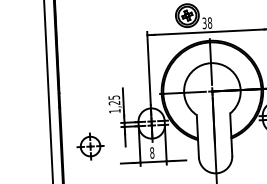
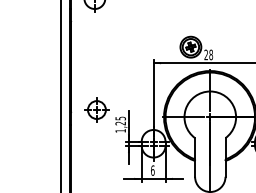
text: (203, 23) -> (205, 55), 38 -> 28
part: (90, 146) -> (96, 109), moved
text: (151, 152) -> (152, 170), 8 -> 6

